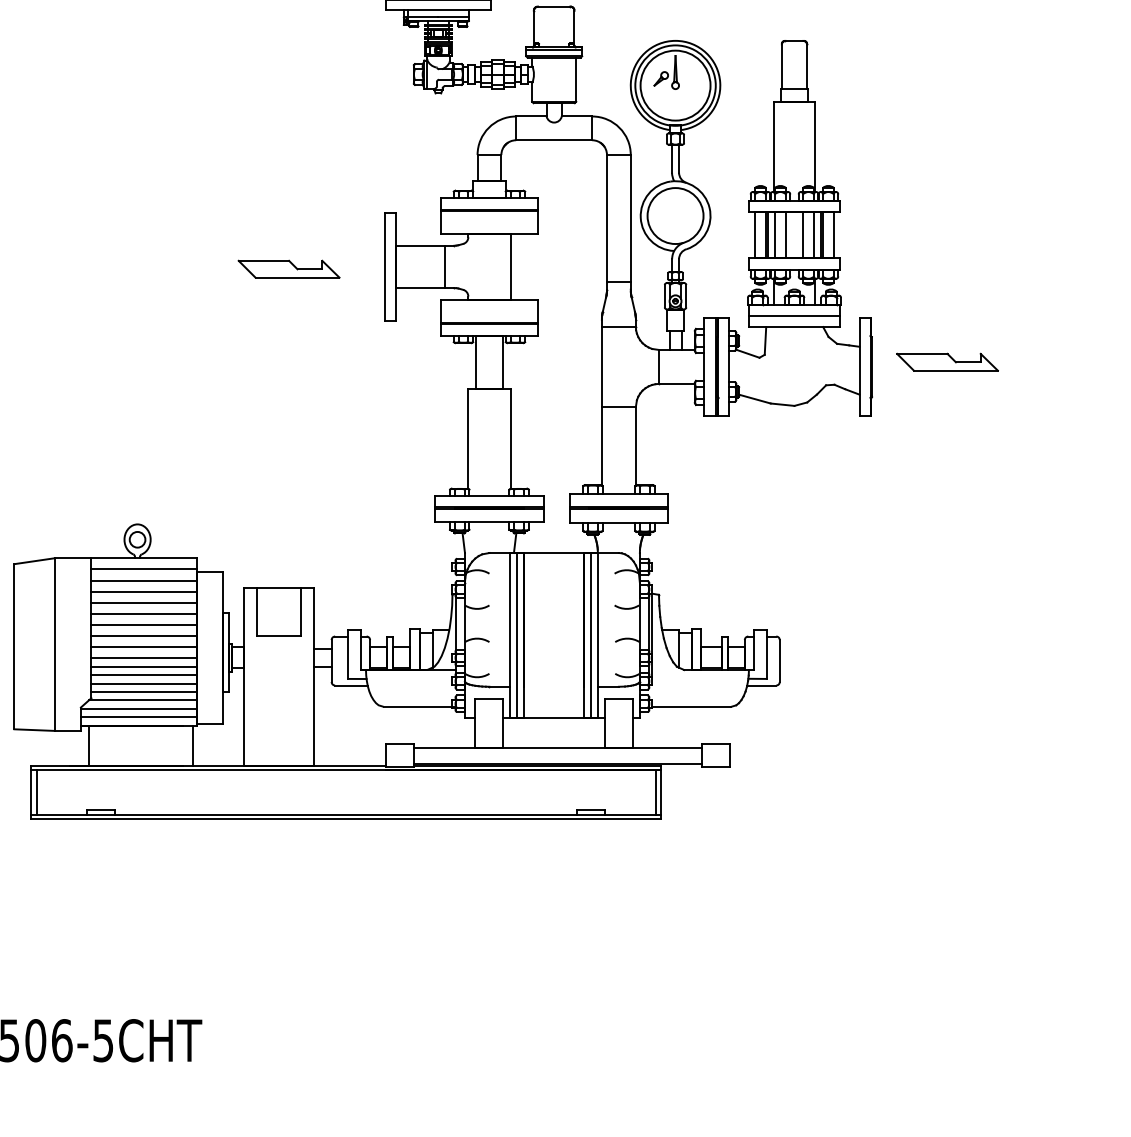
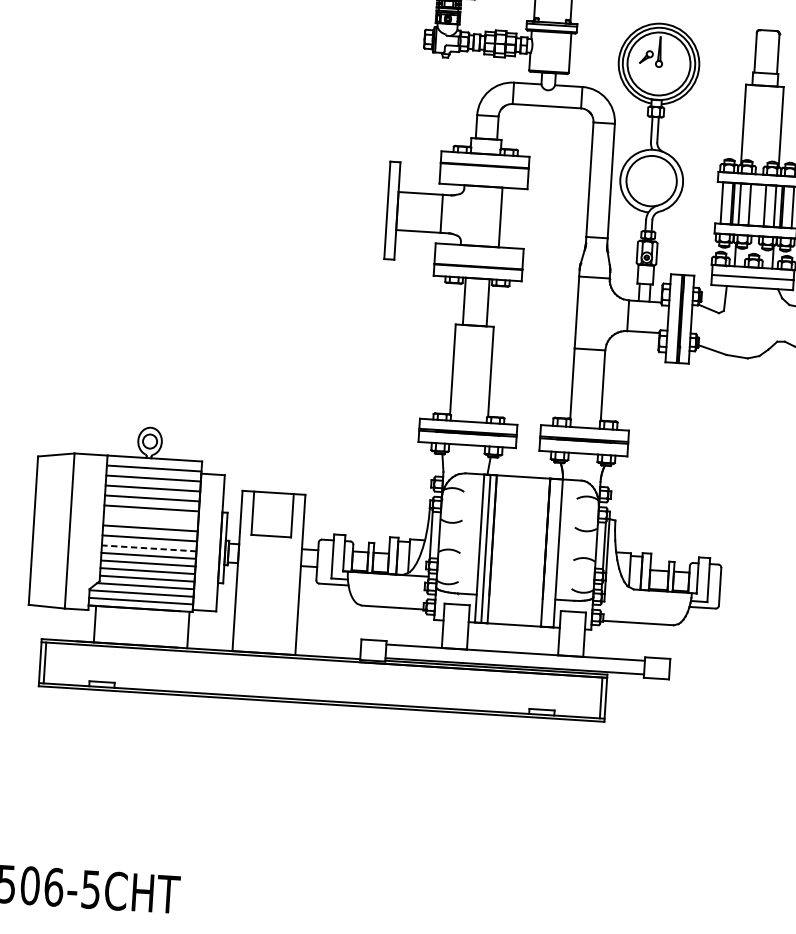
part: (288, 268) -> (300, 206), removed
line: (143, 624) -> (150, 518), removed
line: (590, 635) -> (551, 553), removed
line: (144, 658) -> (149, 548), solid -> dashed

